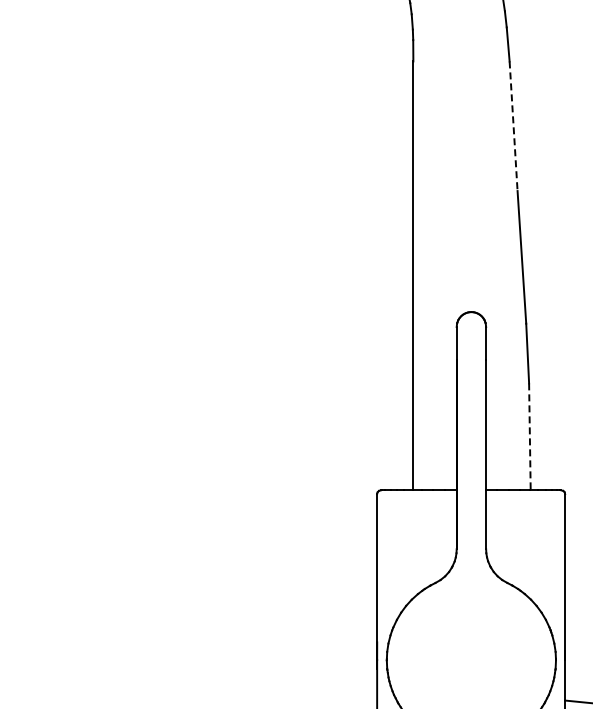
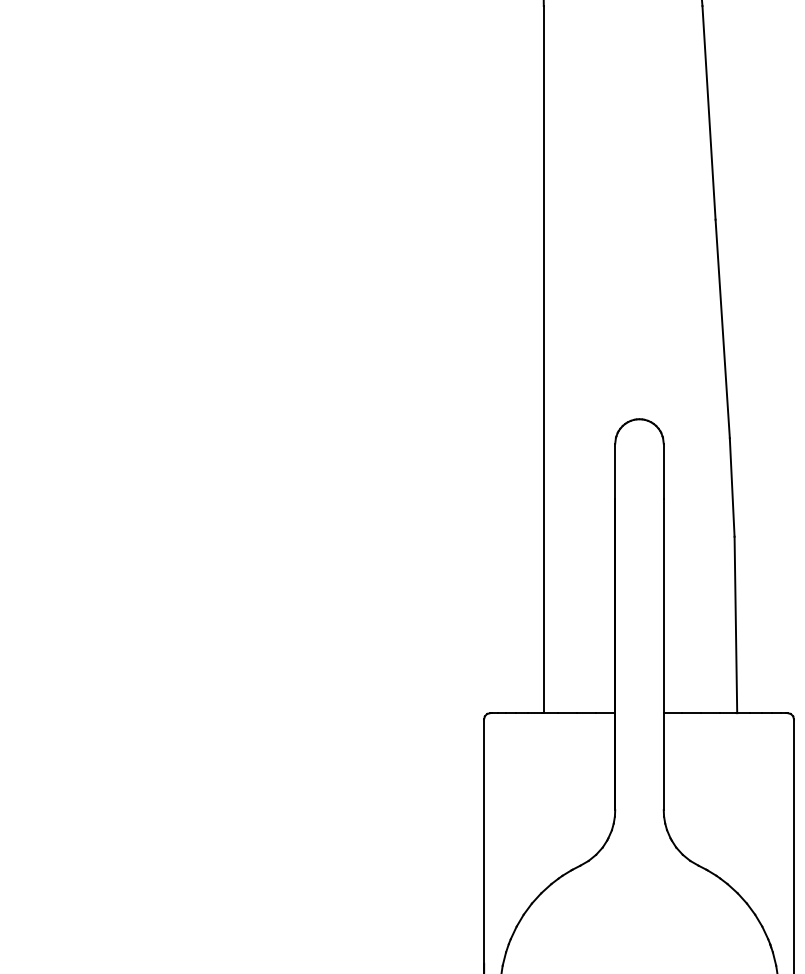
line: (513, 126) -> (708, 113), dashed -> solid
line: (529, 436) -> (735, 624), dashed -> solid

